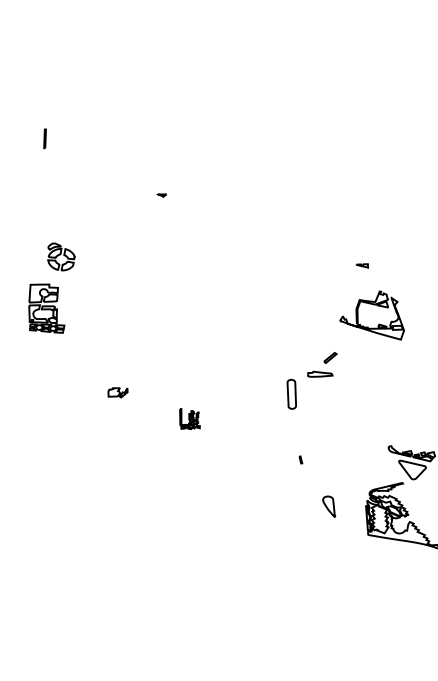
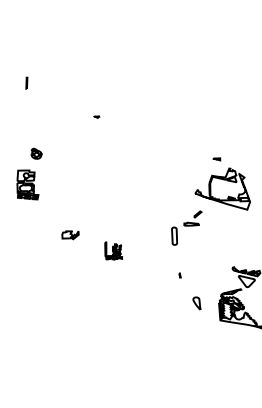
part: (61, 256) -> (36, 153), size x0.62
part: (371, 314) -> (222, 188), size x1.43
part: (117, 393) -> (70, 235), size x1.43
part: (189, 418) -> (113, 250), size x1.43

